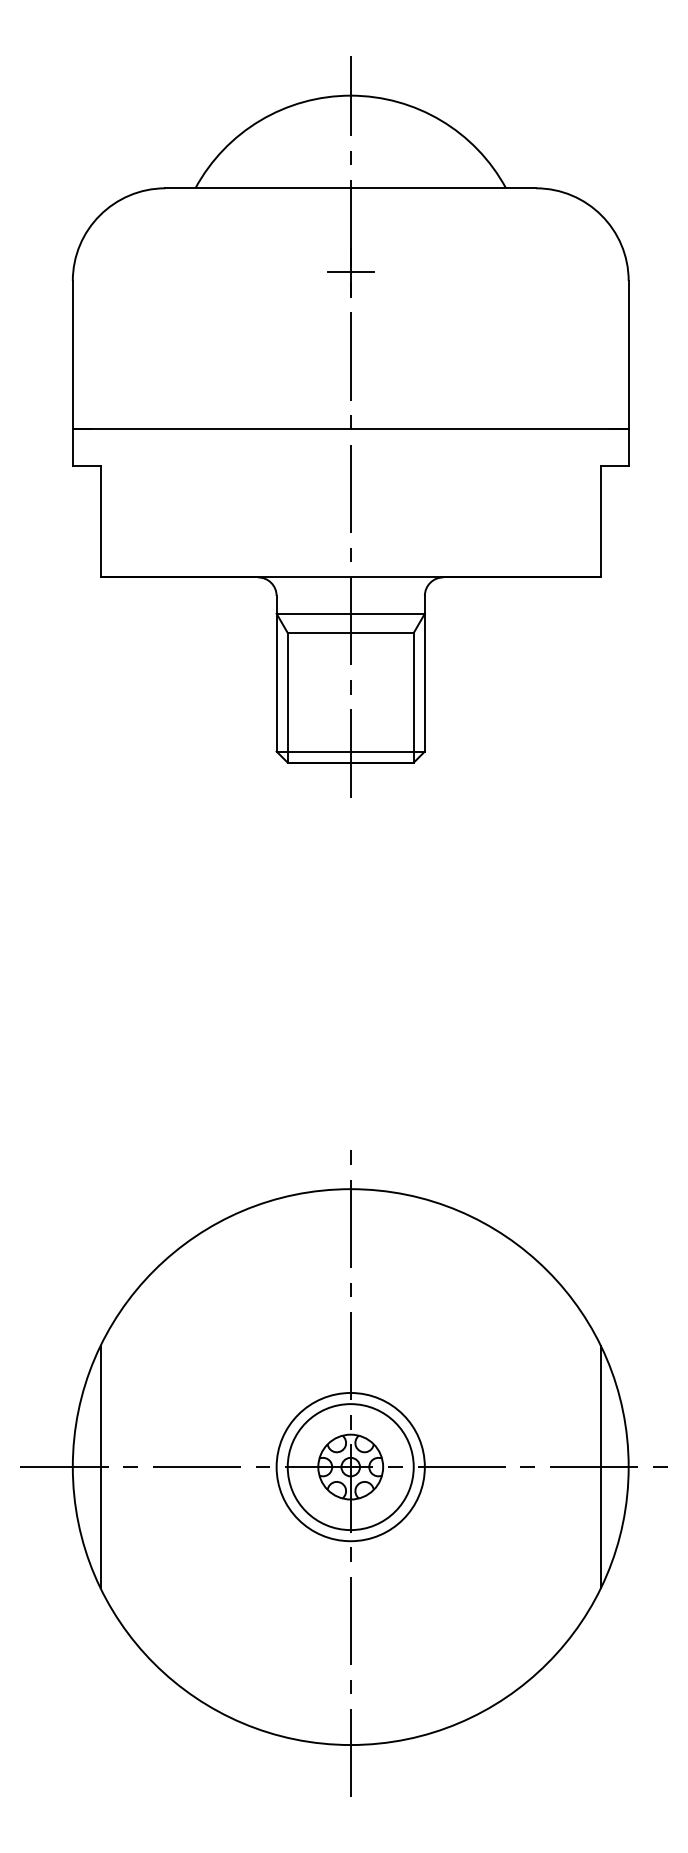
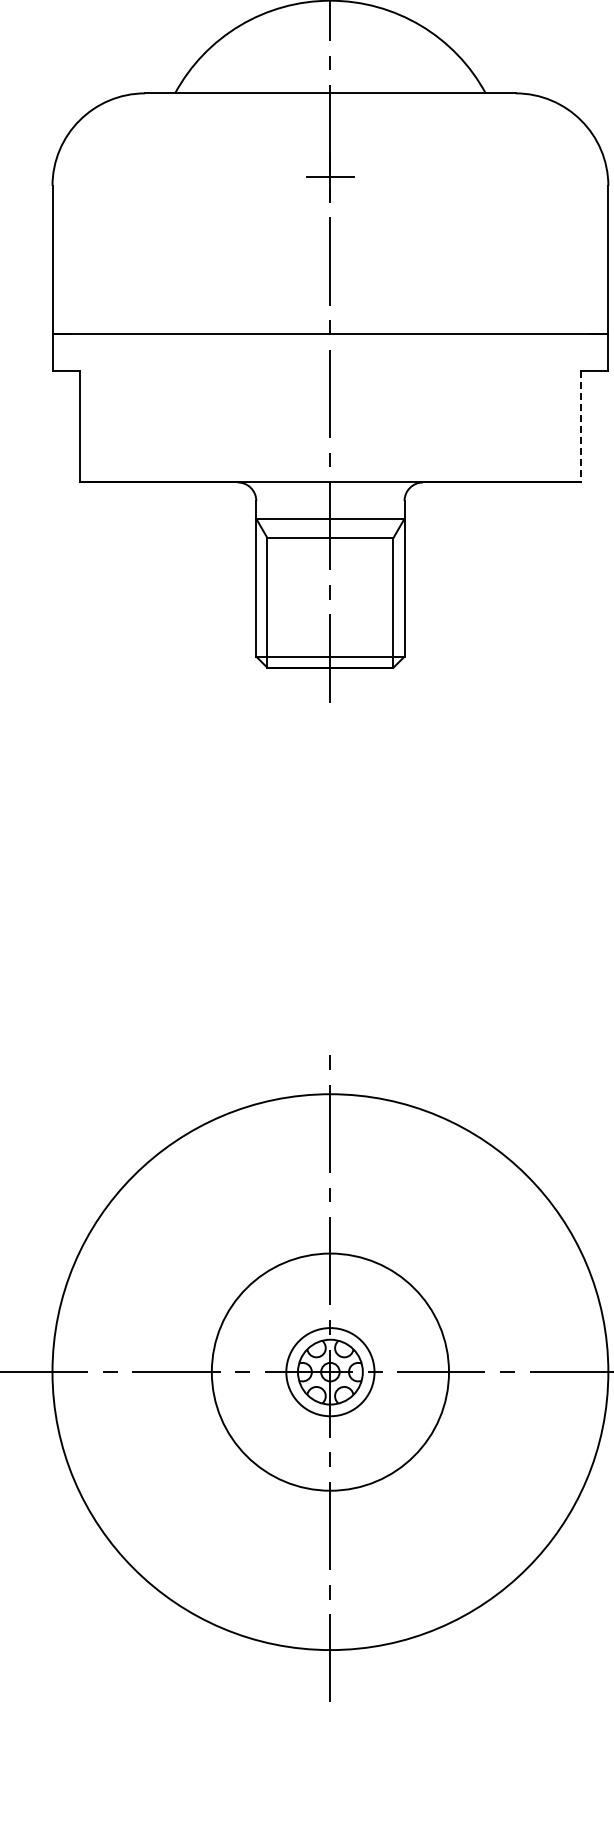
line: (600, 521) -> (580, 426), solid -> dashed
line: (100, 1466) -> (80, 1371), removed
circle: (350, 1466) -> (330, 1371), size x1.6
line: (600, 1466) -> (580, 1371), removed
circle: (350, 1467) -> (330, 1372), size x0.7

